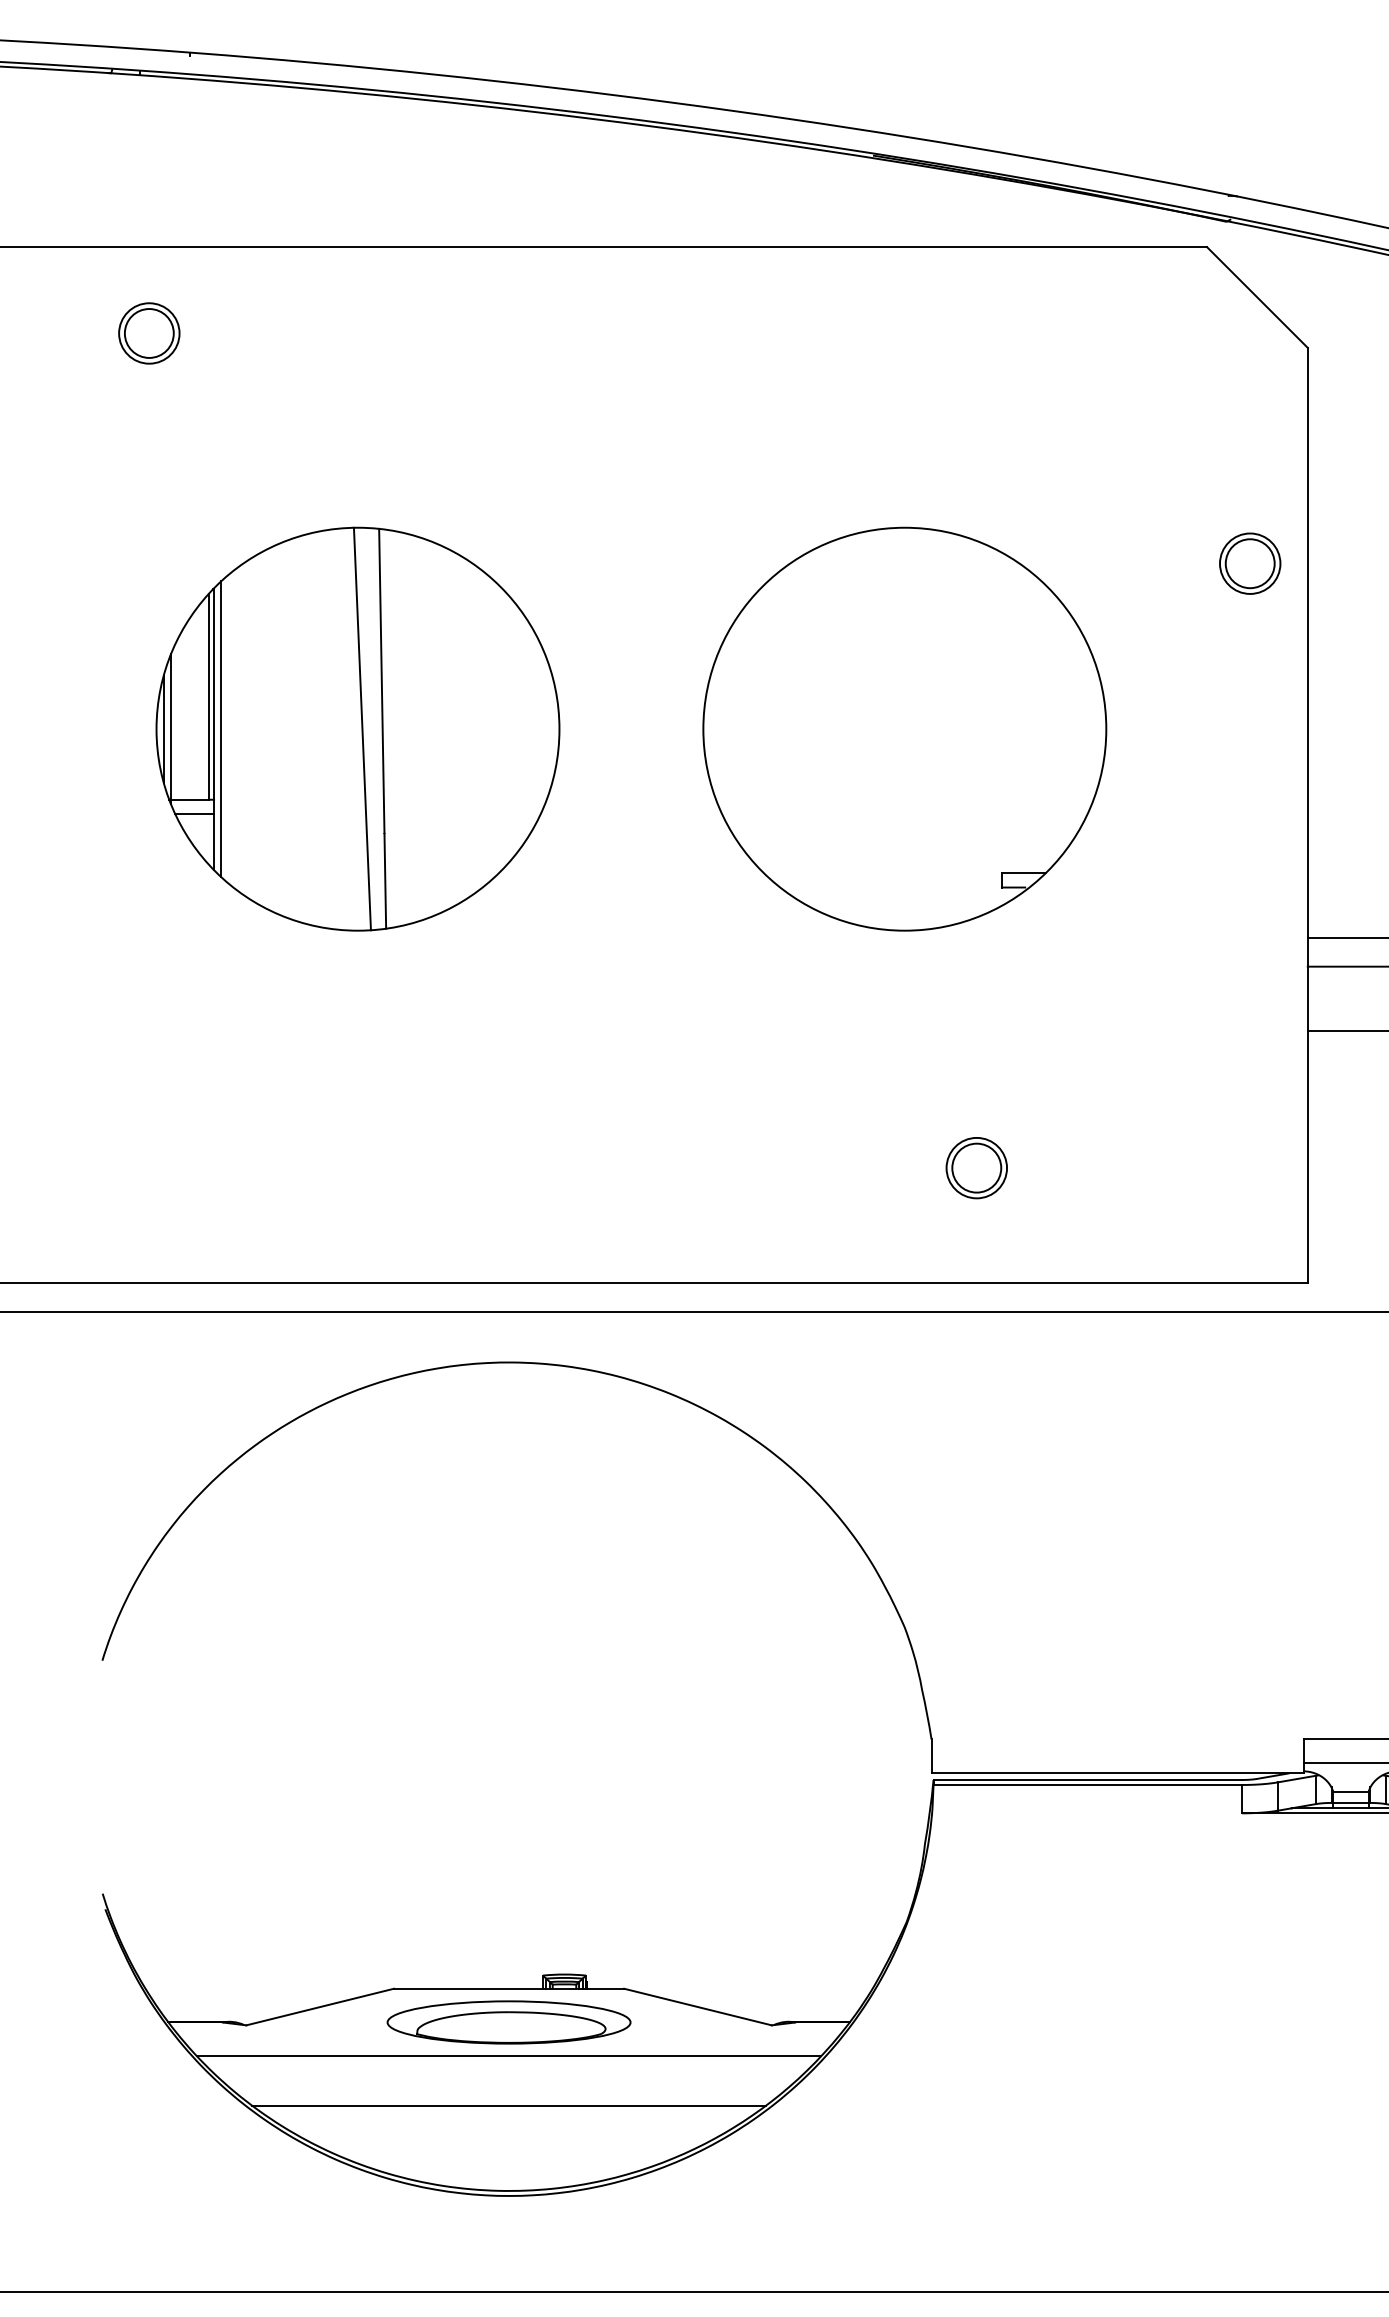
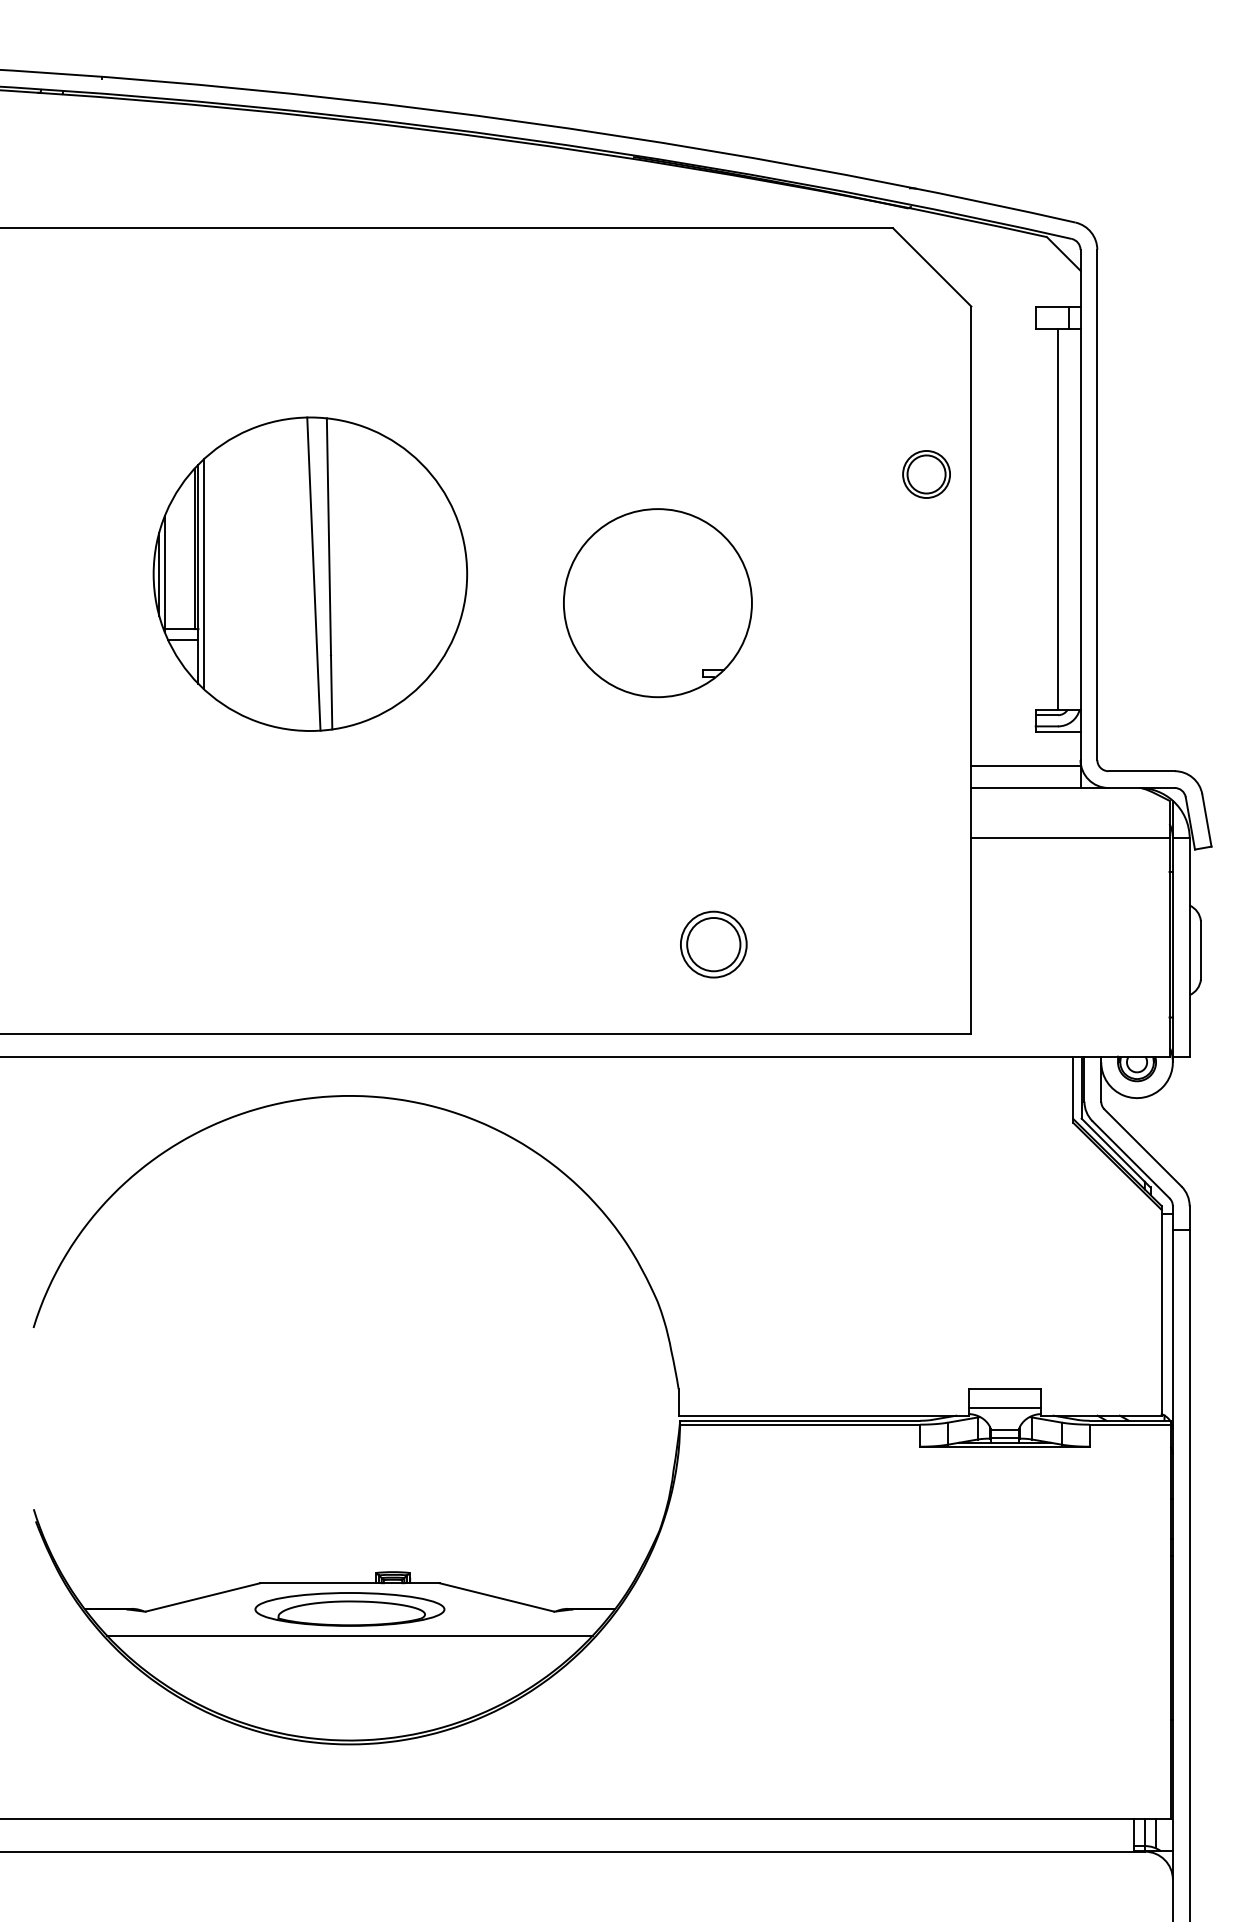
part: (148, 333) -> (69, 295), removed
part: (358, 728) -> (310, 573), moved
part: (904, 728) -> (657, 602), size x0.6
part: (976, 1167) -> (713, 944), size x1.4
line: (508, 2106) -> (349, 1674), removed

